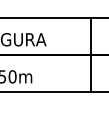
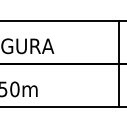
line: (91, 55) -> (119, 64), moved

